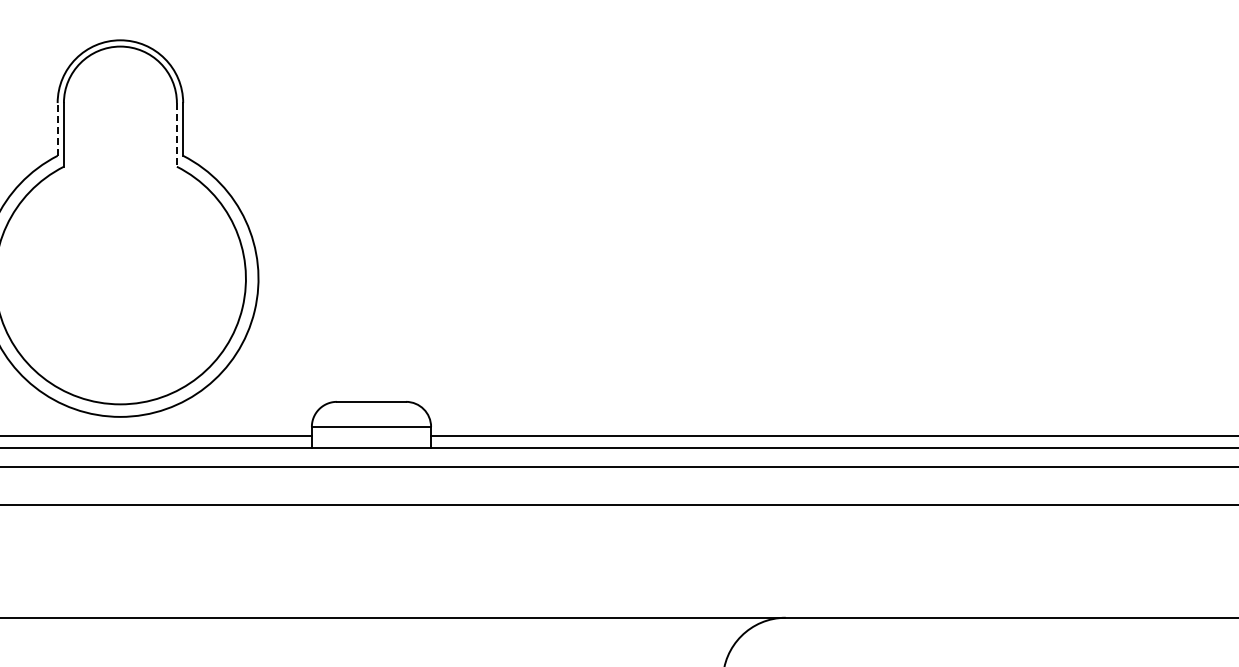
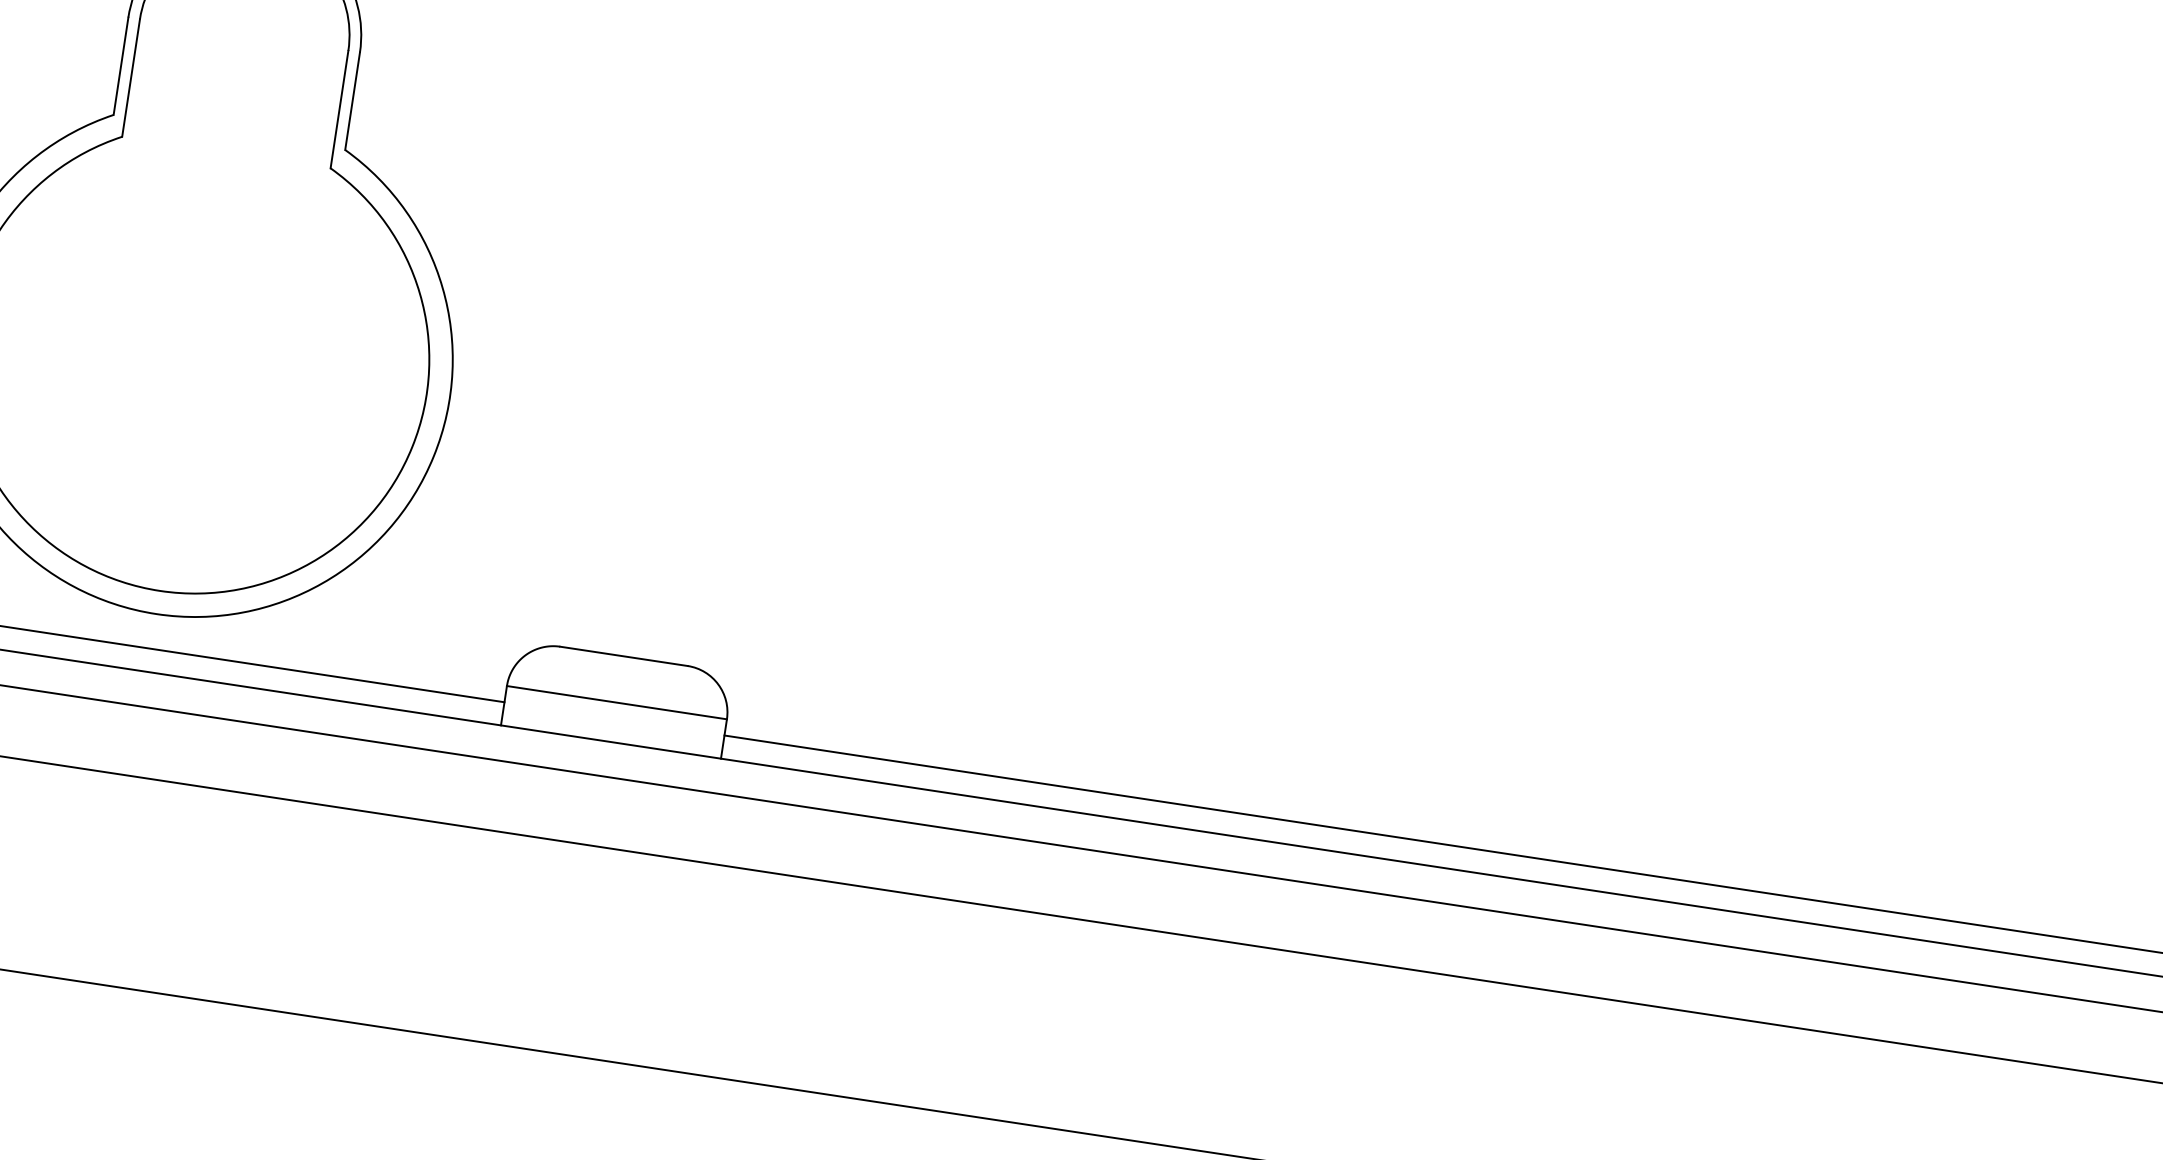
line: (57, 128) -> (120, 64), dashed -> solid
line: (176, 134) -> (338, 108), dashed -> solid

